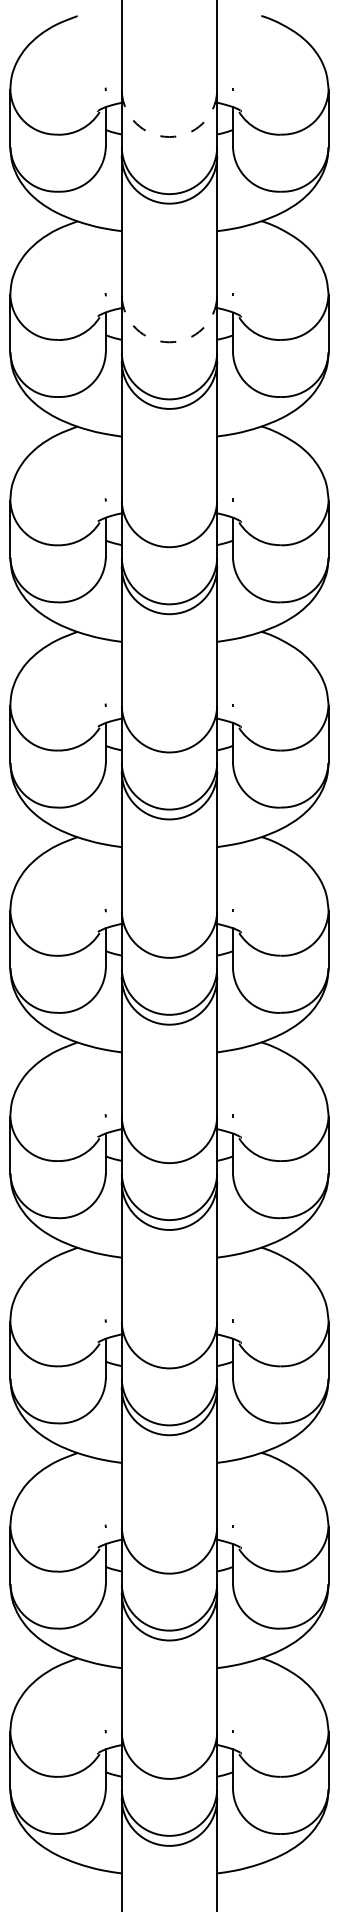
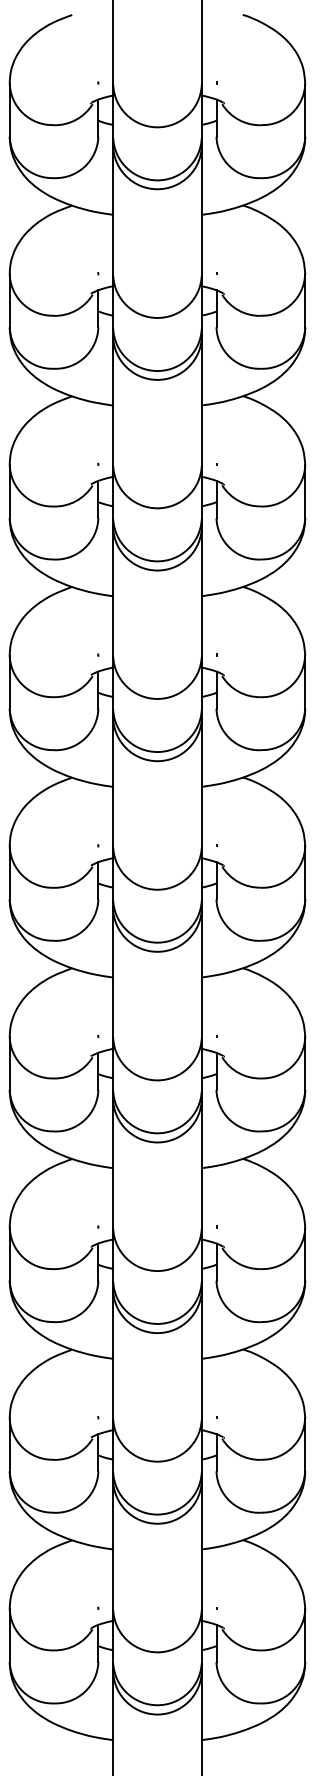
arc: (169, 137) -> (157, 127), dashed -> solid
arc: (169, 342) -> (157, 318), dashed -> solid

